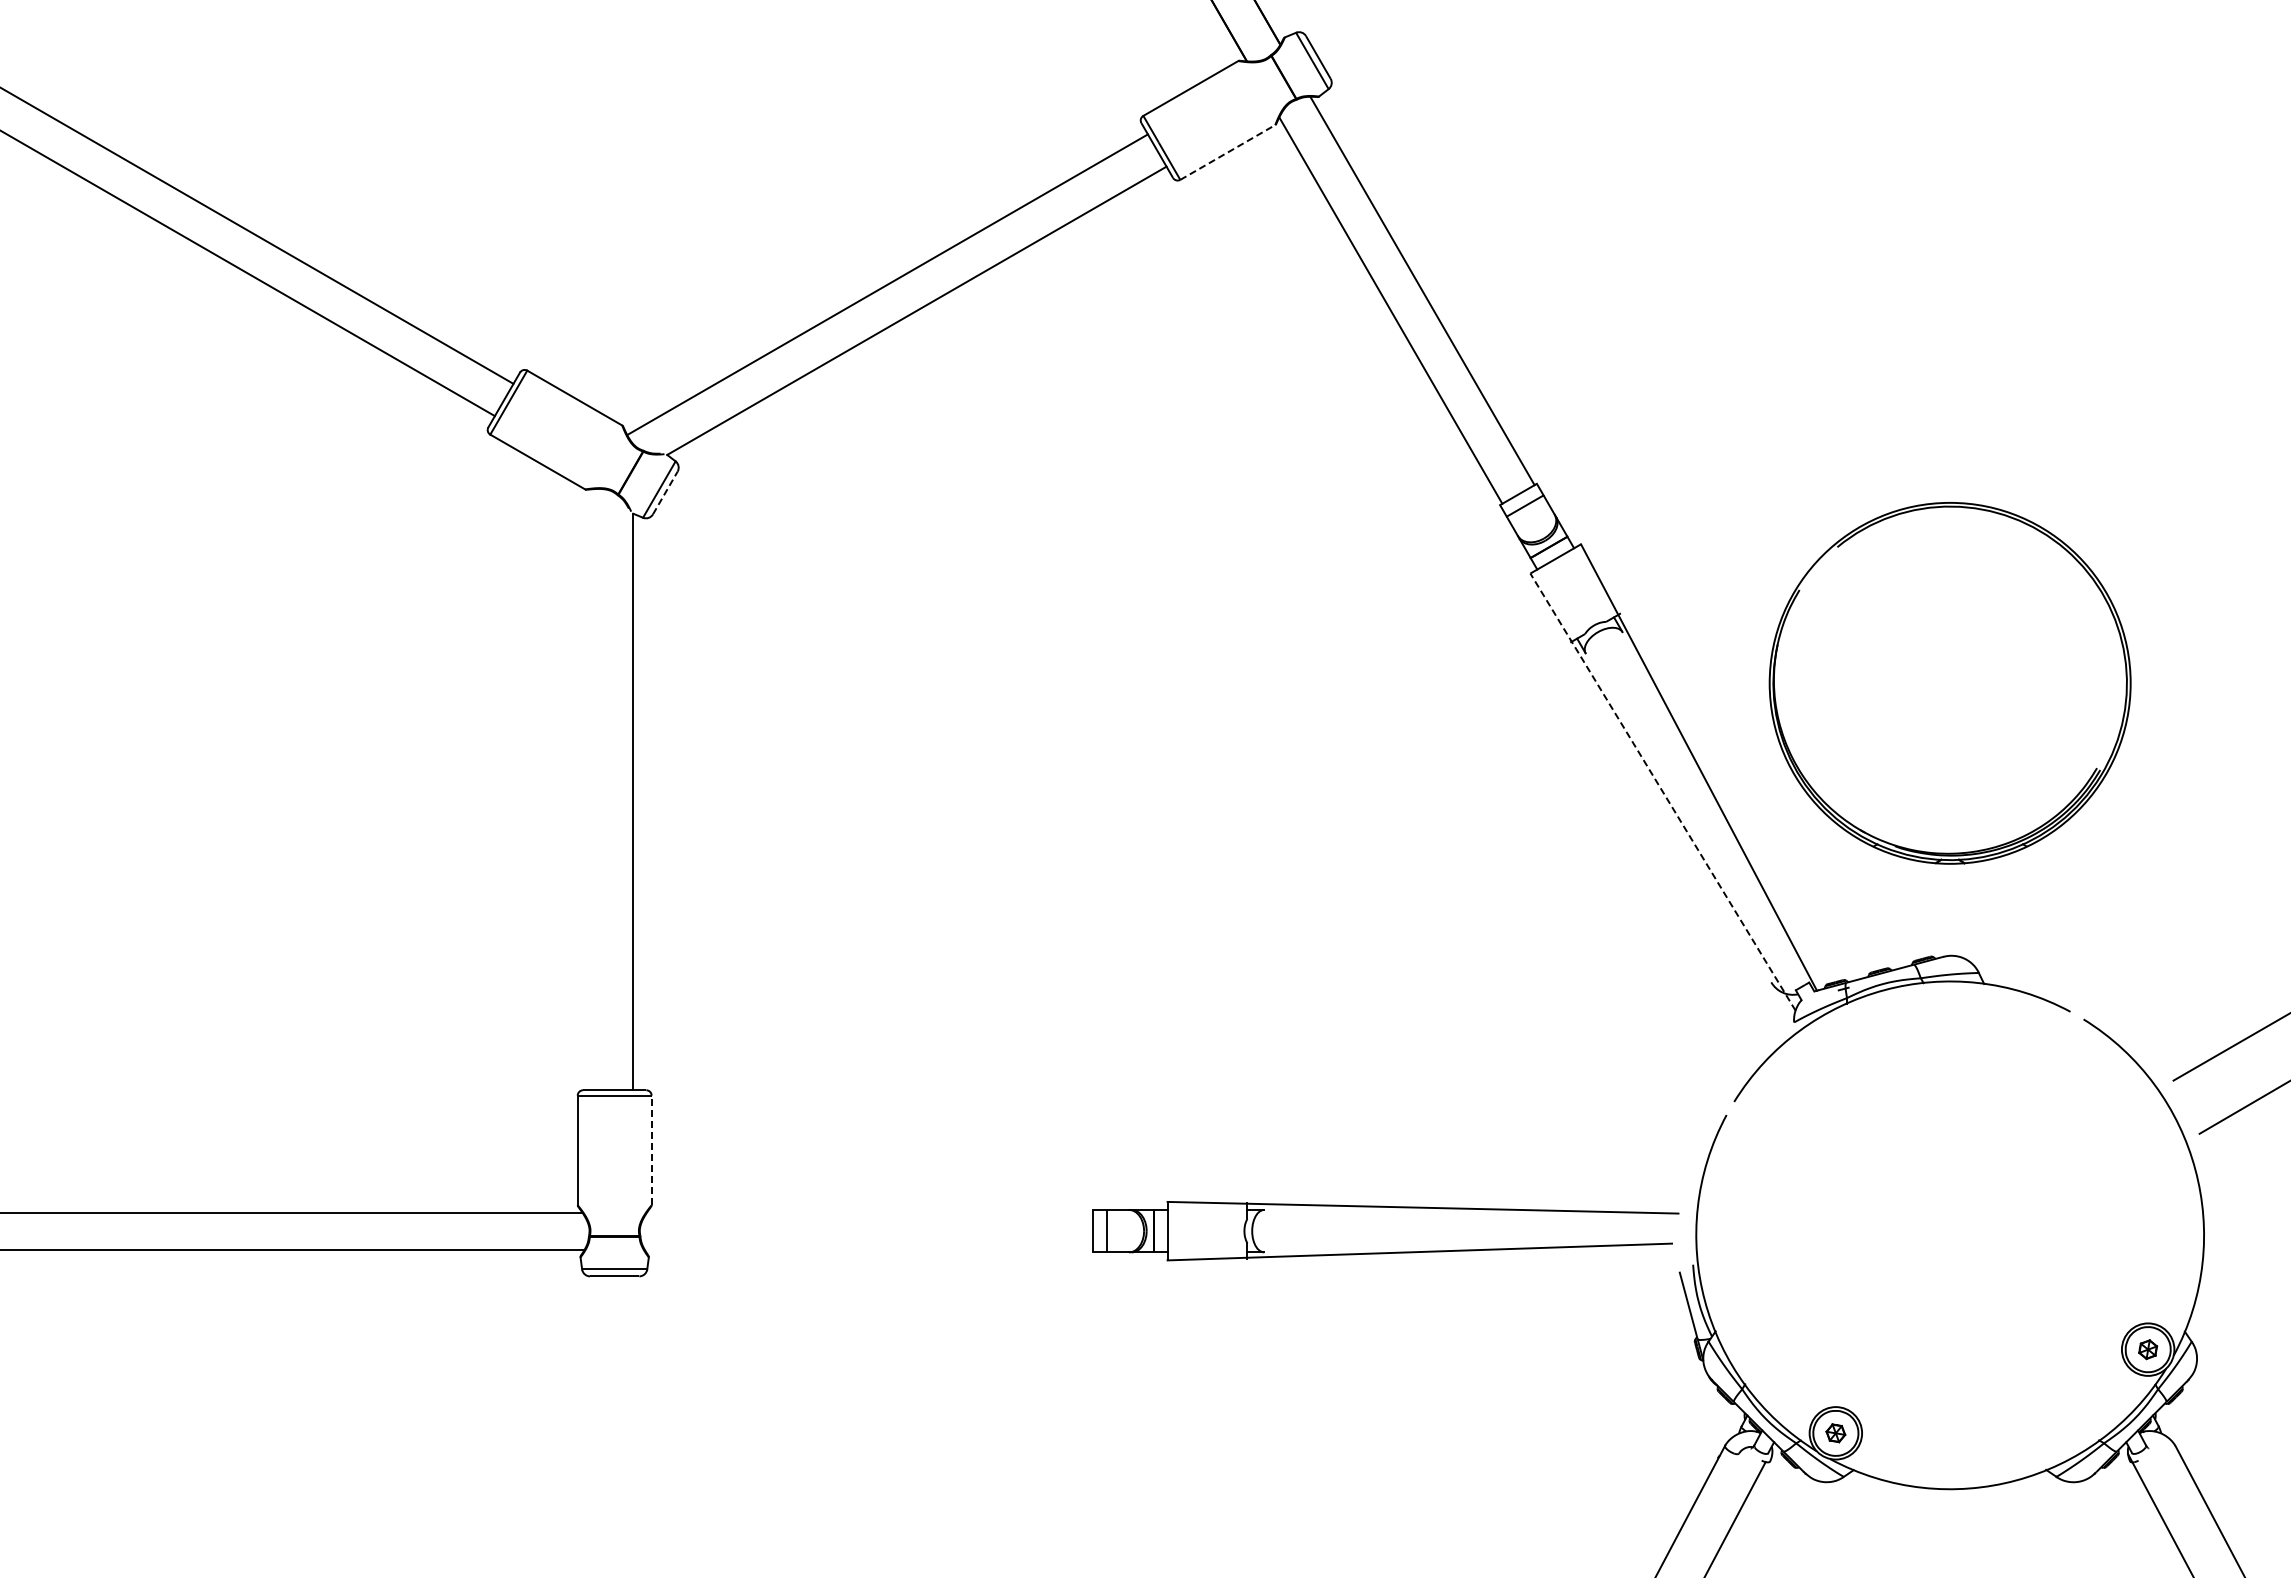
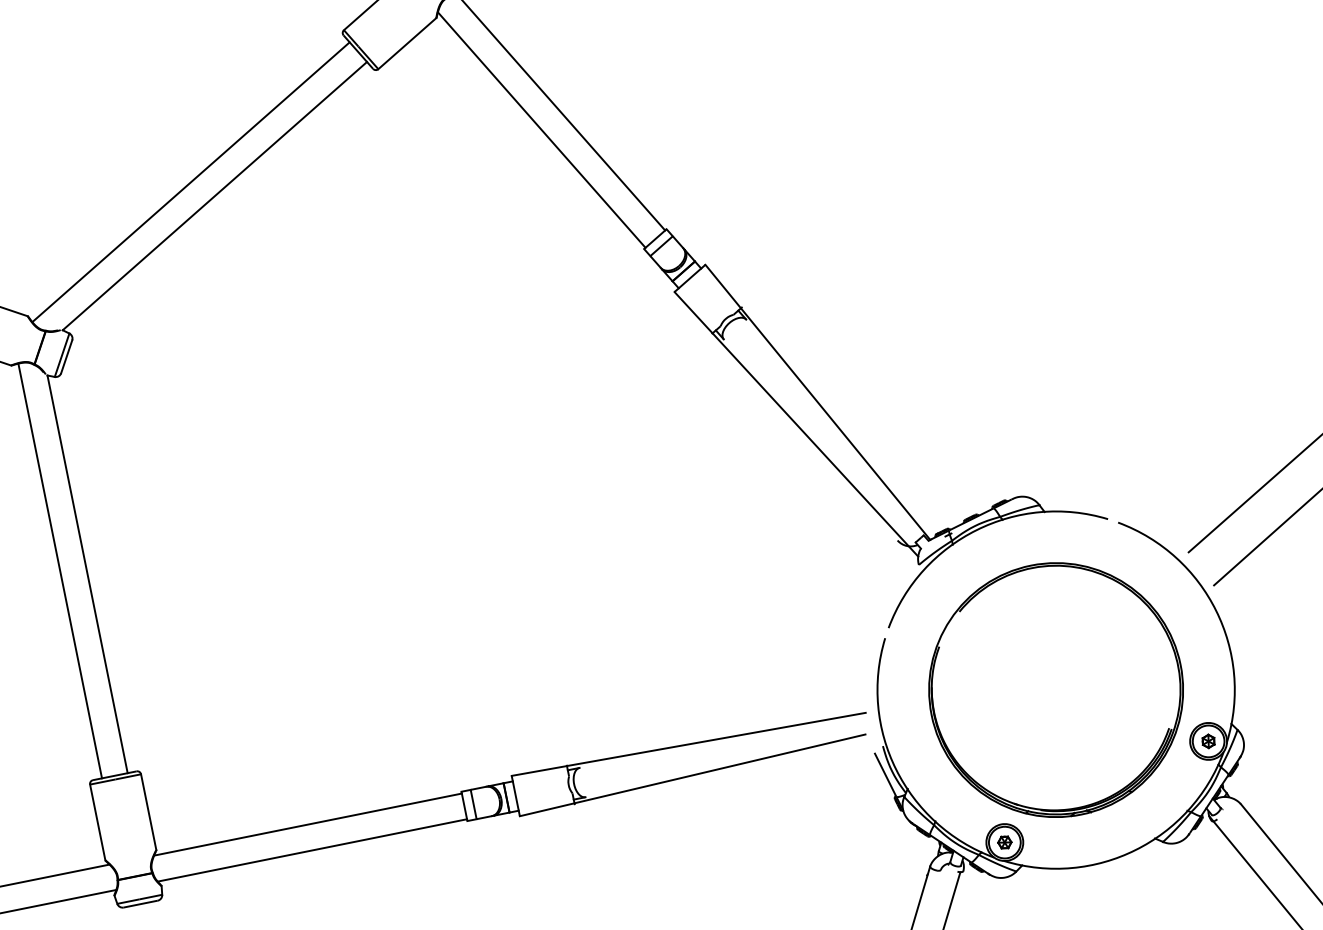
line: (1227, 152) -> (407, 43), dashed -> solid
line: (665, 493) -> (66, 357), dashed -> solid
part: (1949, 683) -> (1055, 690), moved
line: (596, 789) -> (60, 570), added
line: (1662, 792) -> (796, 424), dashed -> solid
line: (651, 1150) -> (148, 812), dashed -> solid
line: (870, 1212) -> (308, 824), added
line: (868, 1249) -> (312, 850), added

